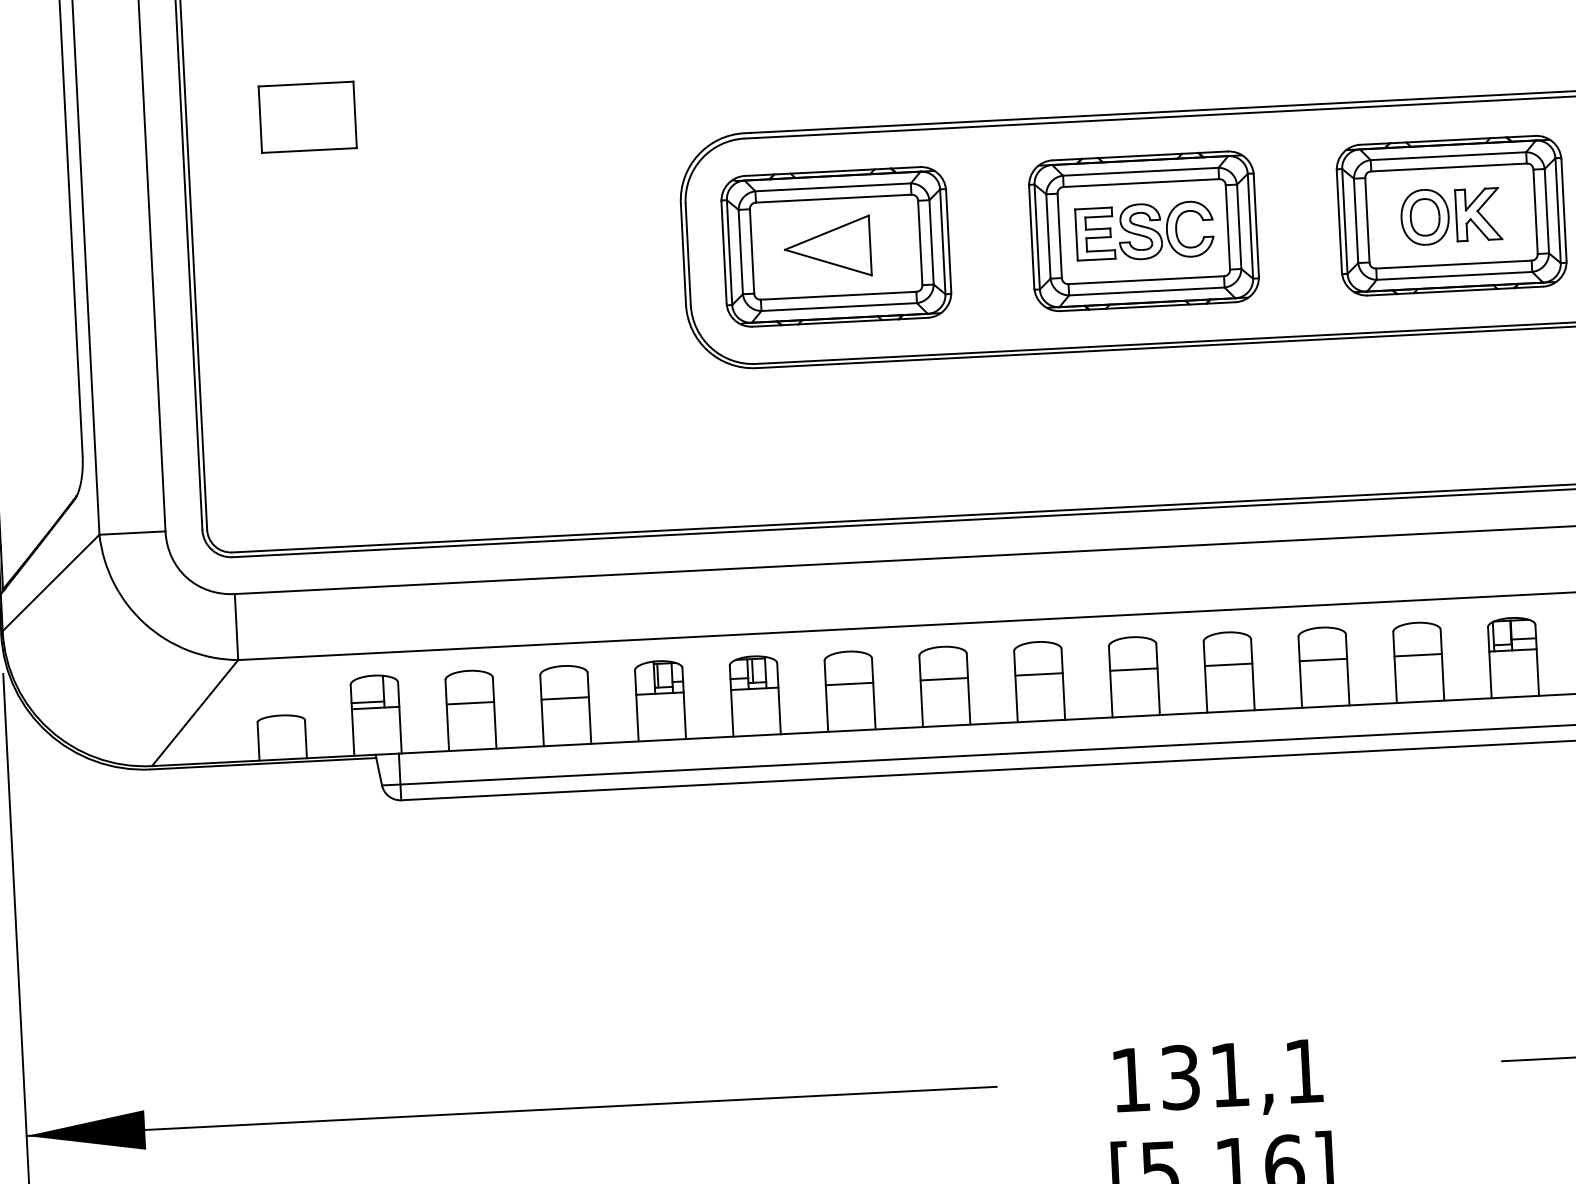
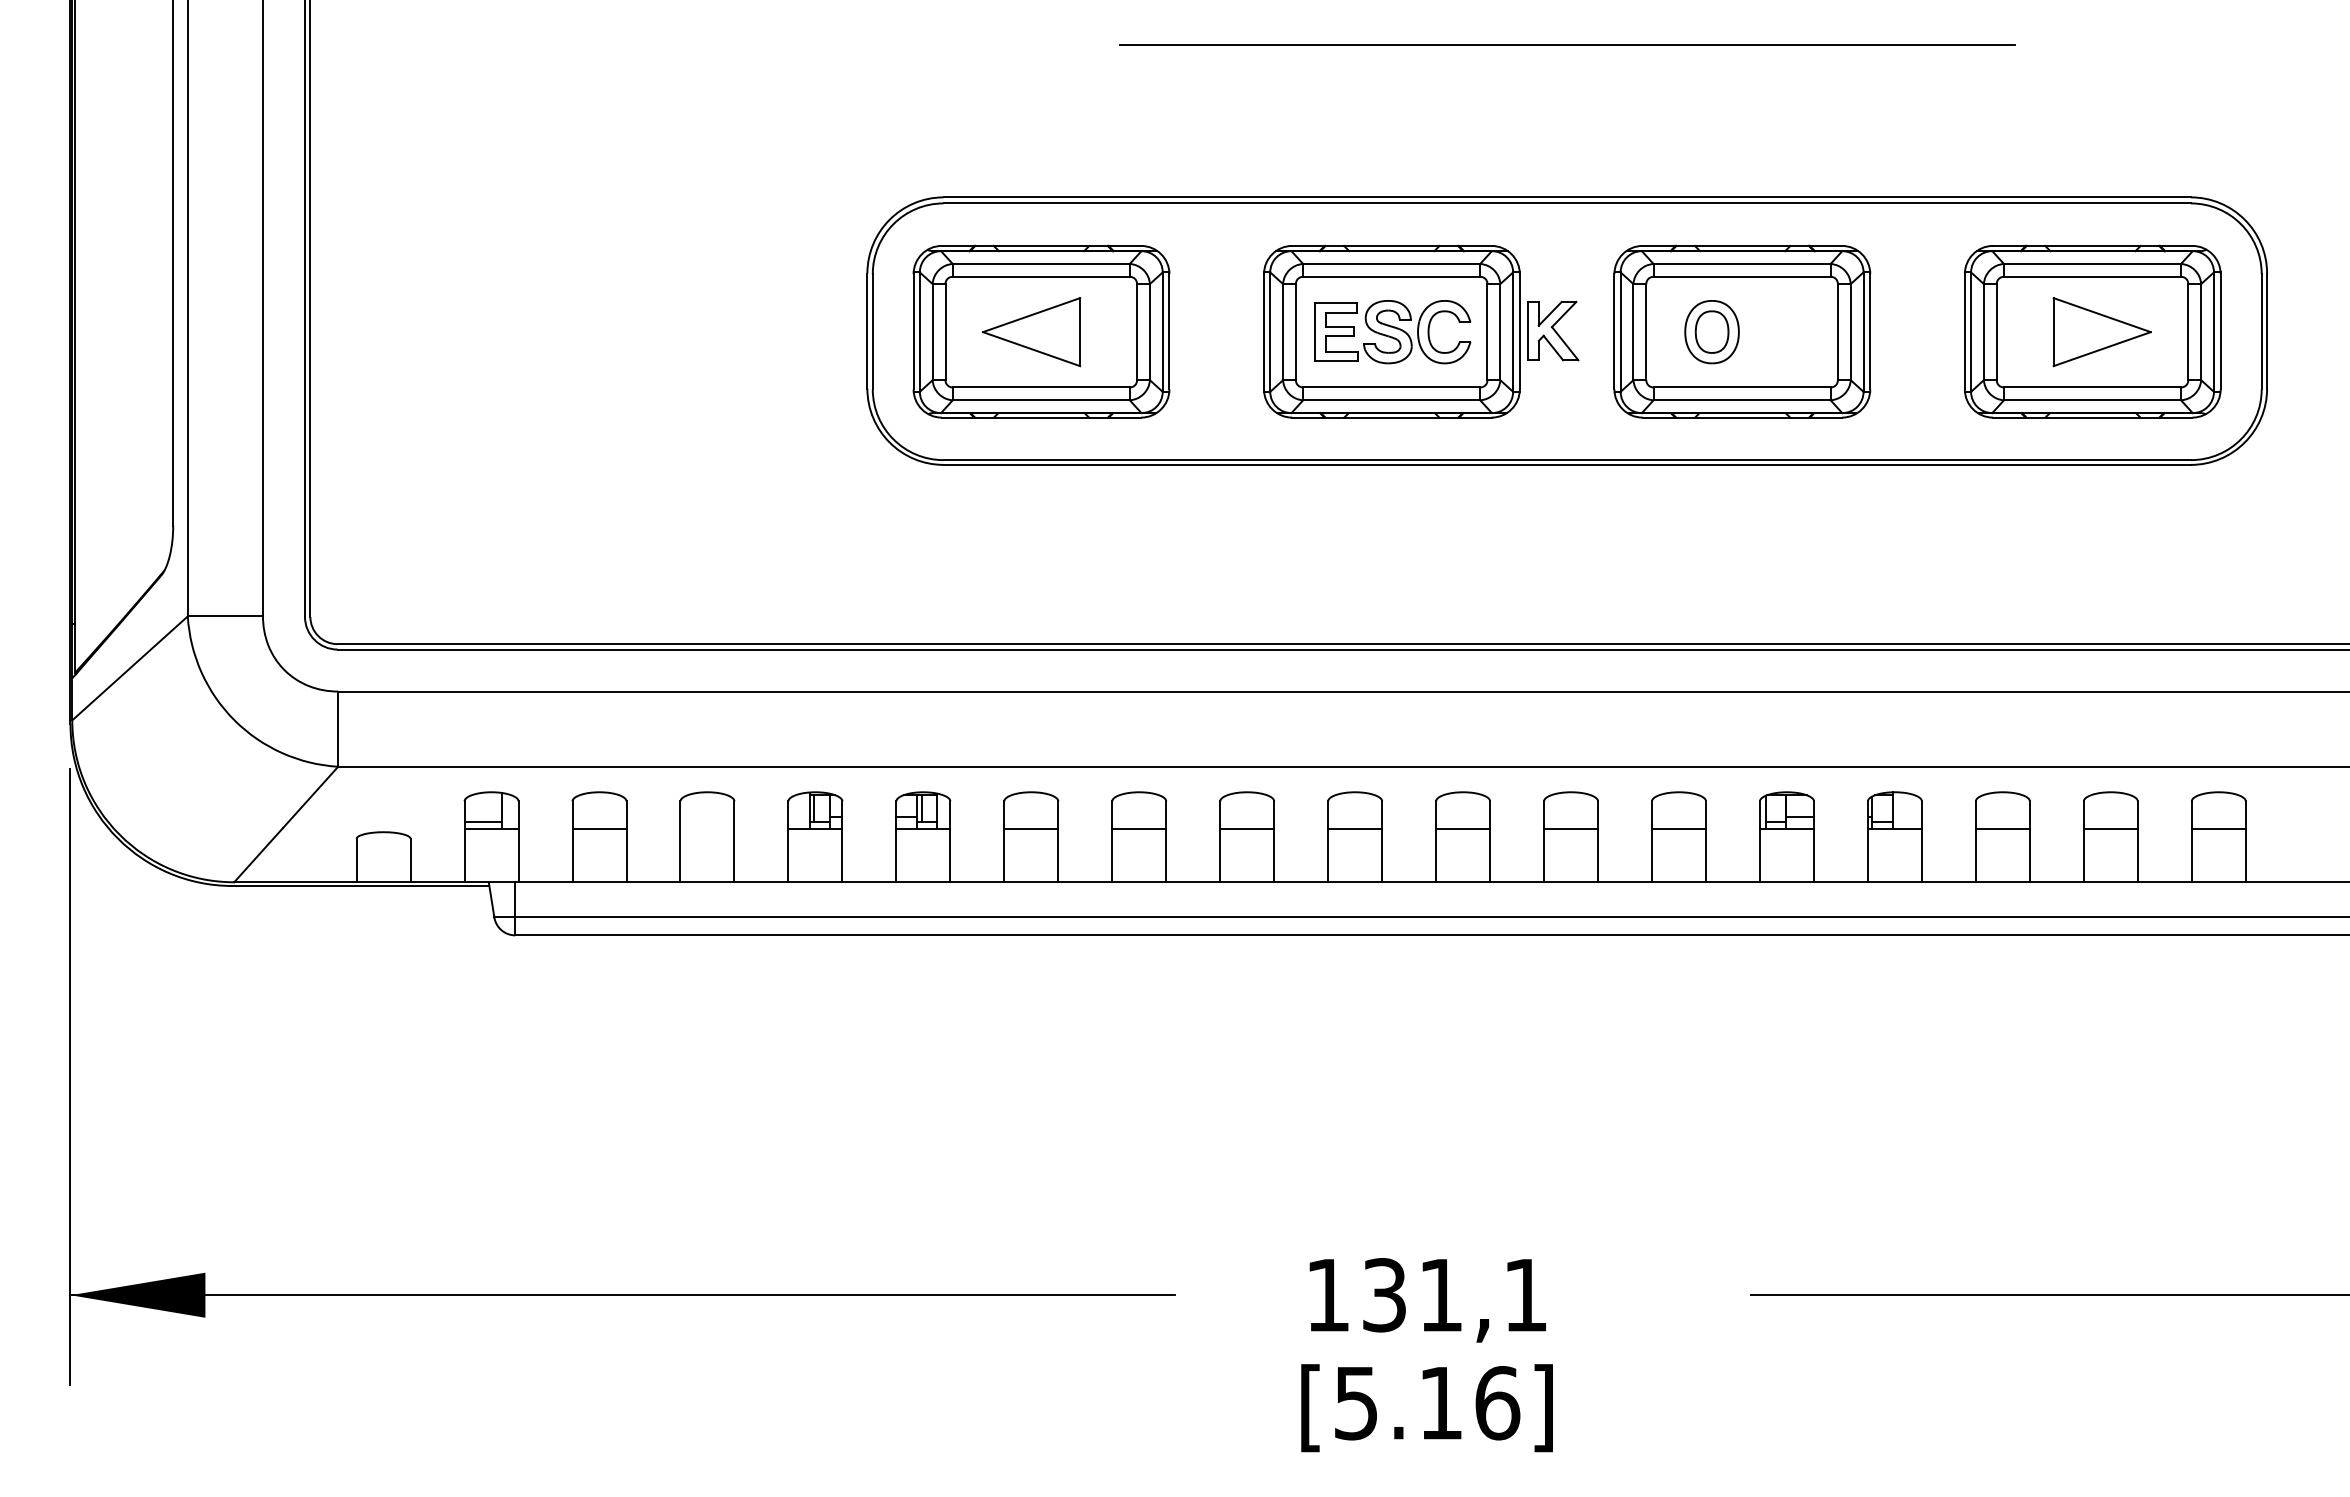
part: (306, 116) -> (447, 153), removed
part: (1479, 214) -> (1553, 330), moved
line: (565, 698) -> (707, 829), removed

